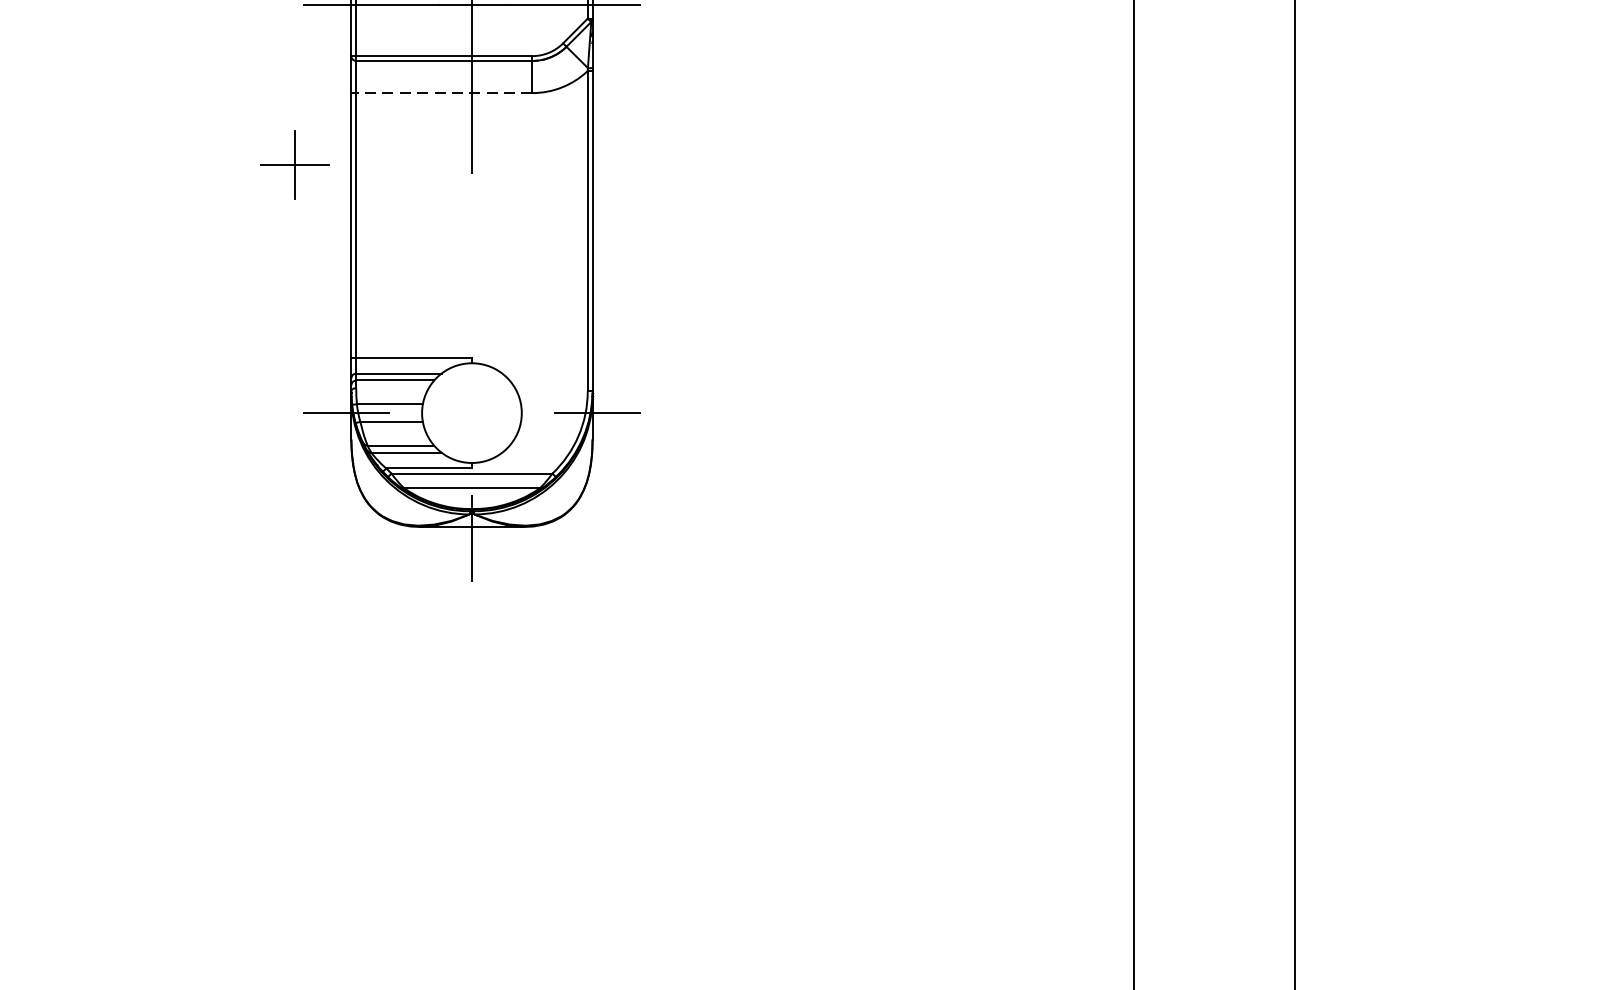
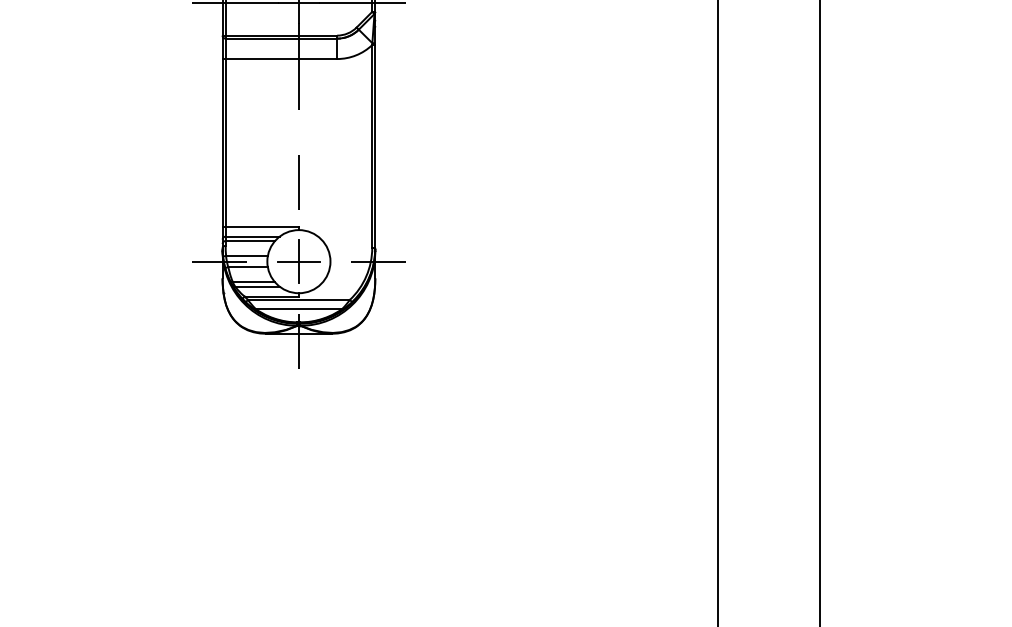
line: (441, 93) -> (279, 59), dashed -> solid
part: (294, 164) -> (298, 261), moved
line: (471, 286) -> (298, 181), added

